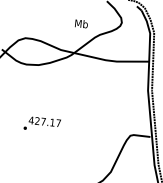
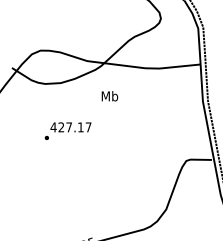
text: (81, 24) -> (109, 96), moved
text: (41, 124) -> (67, 130), moved

